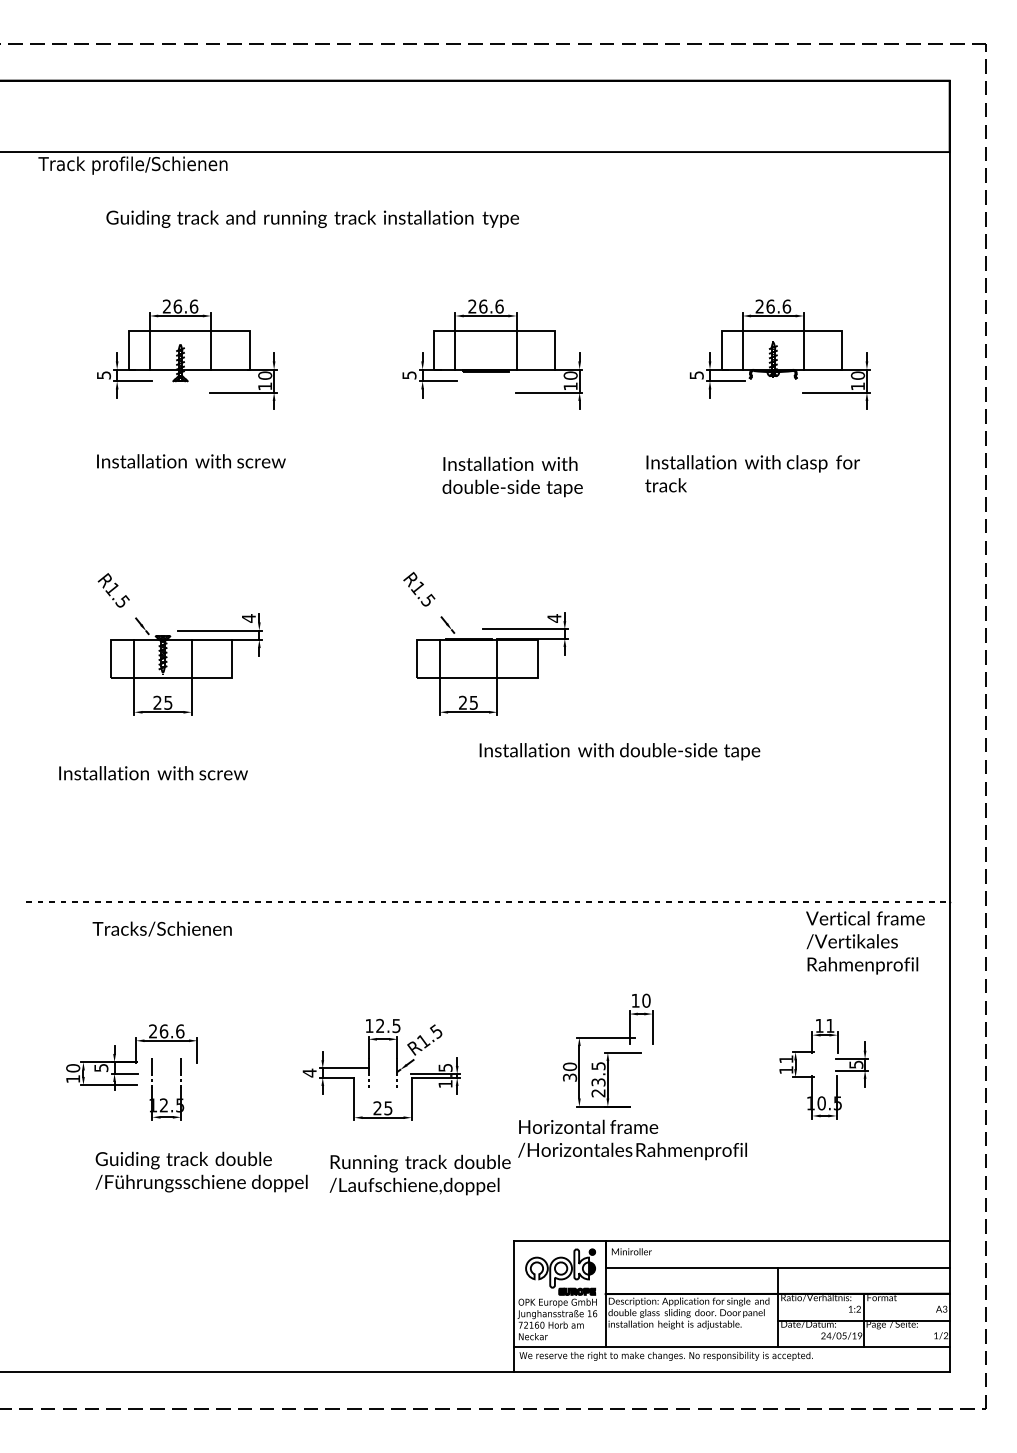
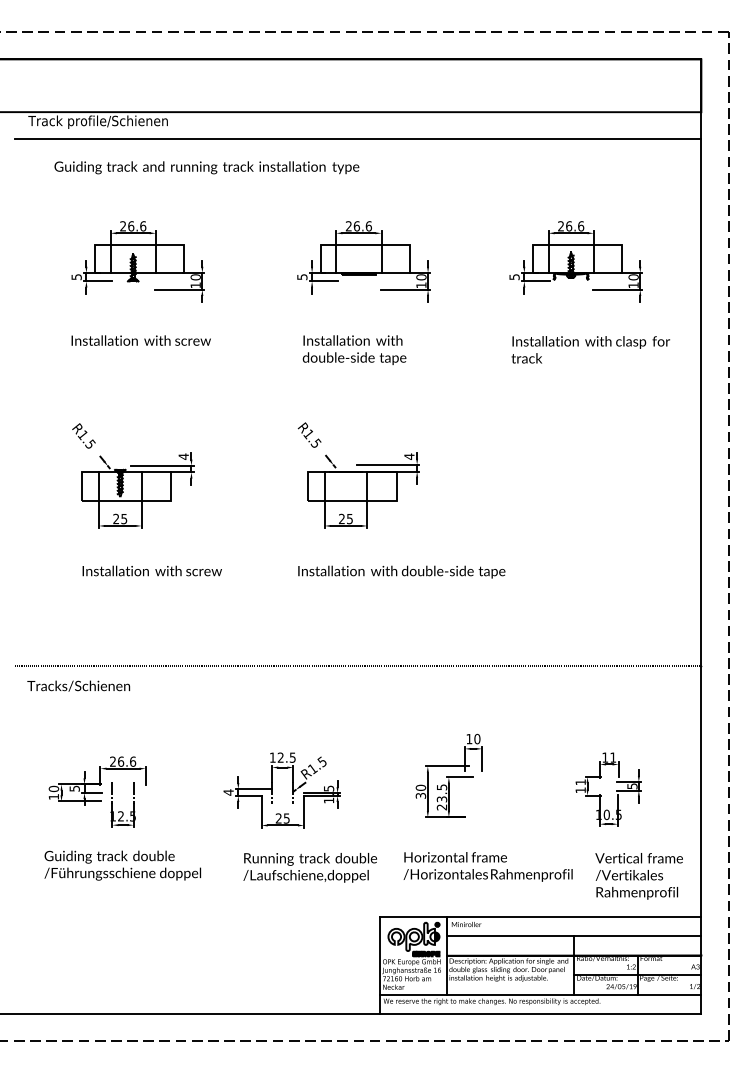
line: (485, 187) -> (358, 138), added
text: (312, 218) -> (206, 167), moved
text: (752, 473) -> (590, 349), moved
text: (512, 476) -> (354, 349), moved
text: (619, 750) -> (401, 571), moved
text: (152, 772) -> (151, 570), moved
text: (161, 928) -> (78, 685), moved
text: (864, 943) -> (638, 876), moved
text: (631, 1139) -> (487, 866), moved
text: (201, 1171) -> (122, 865), moved

